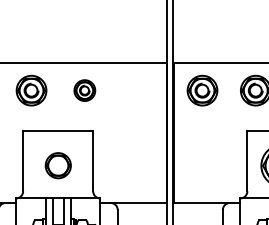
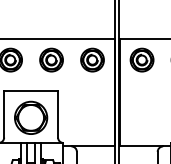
part: (84, 90) -> (51, 59), size x1.43
part: (137, 90) -> (92, 59), added
part: (58, 165) -> (31, 117), size x1.67

